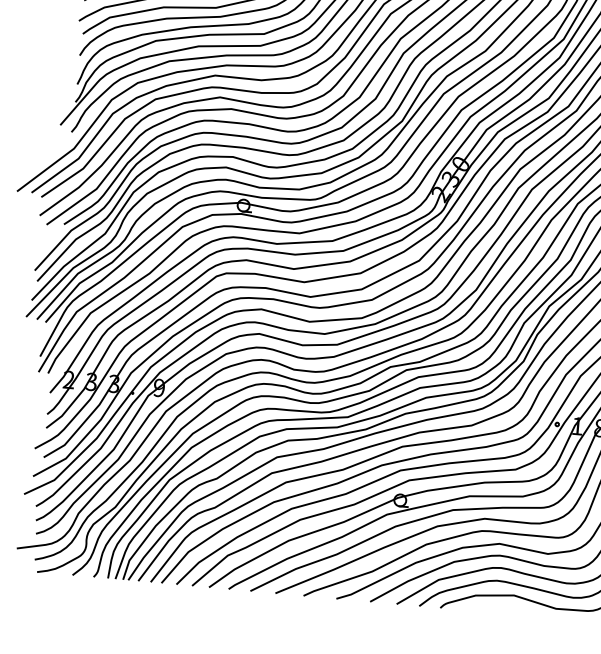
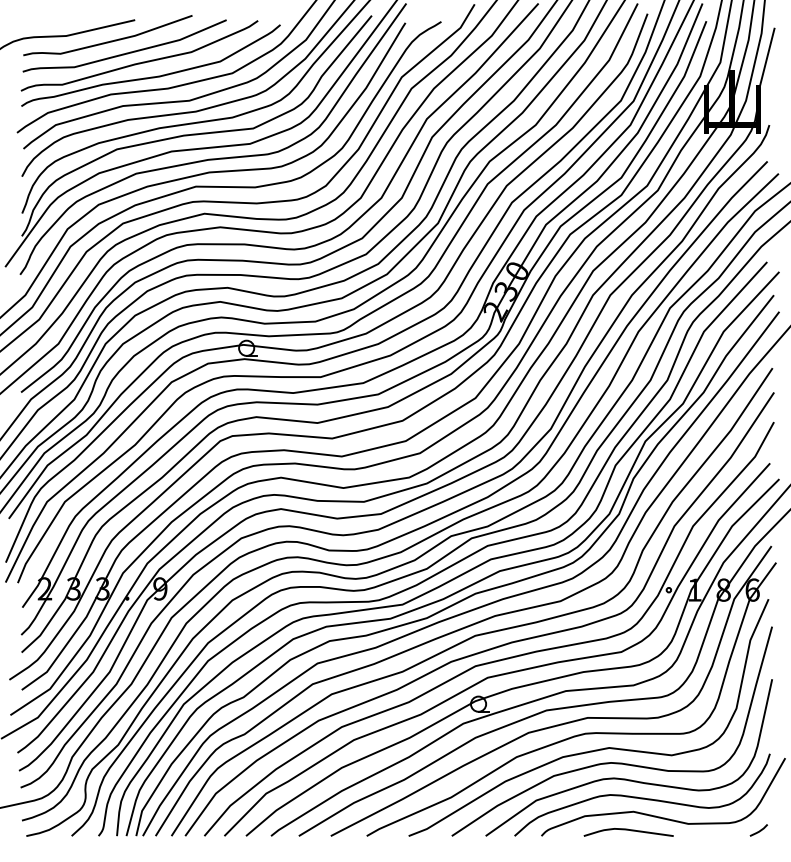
curve: (508, 609) -> (628, 830), added

